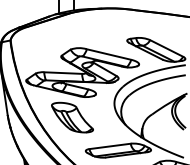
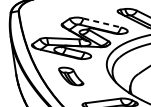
line: (109, 54) -> (102, 22), solid -> dashed
part: (72, 117) -> (71, 76), size x0.7

